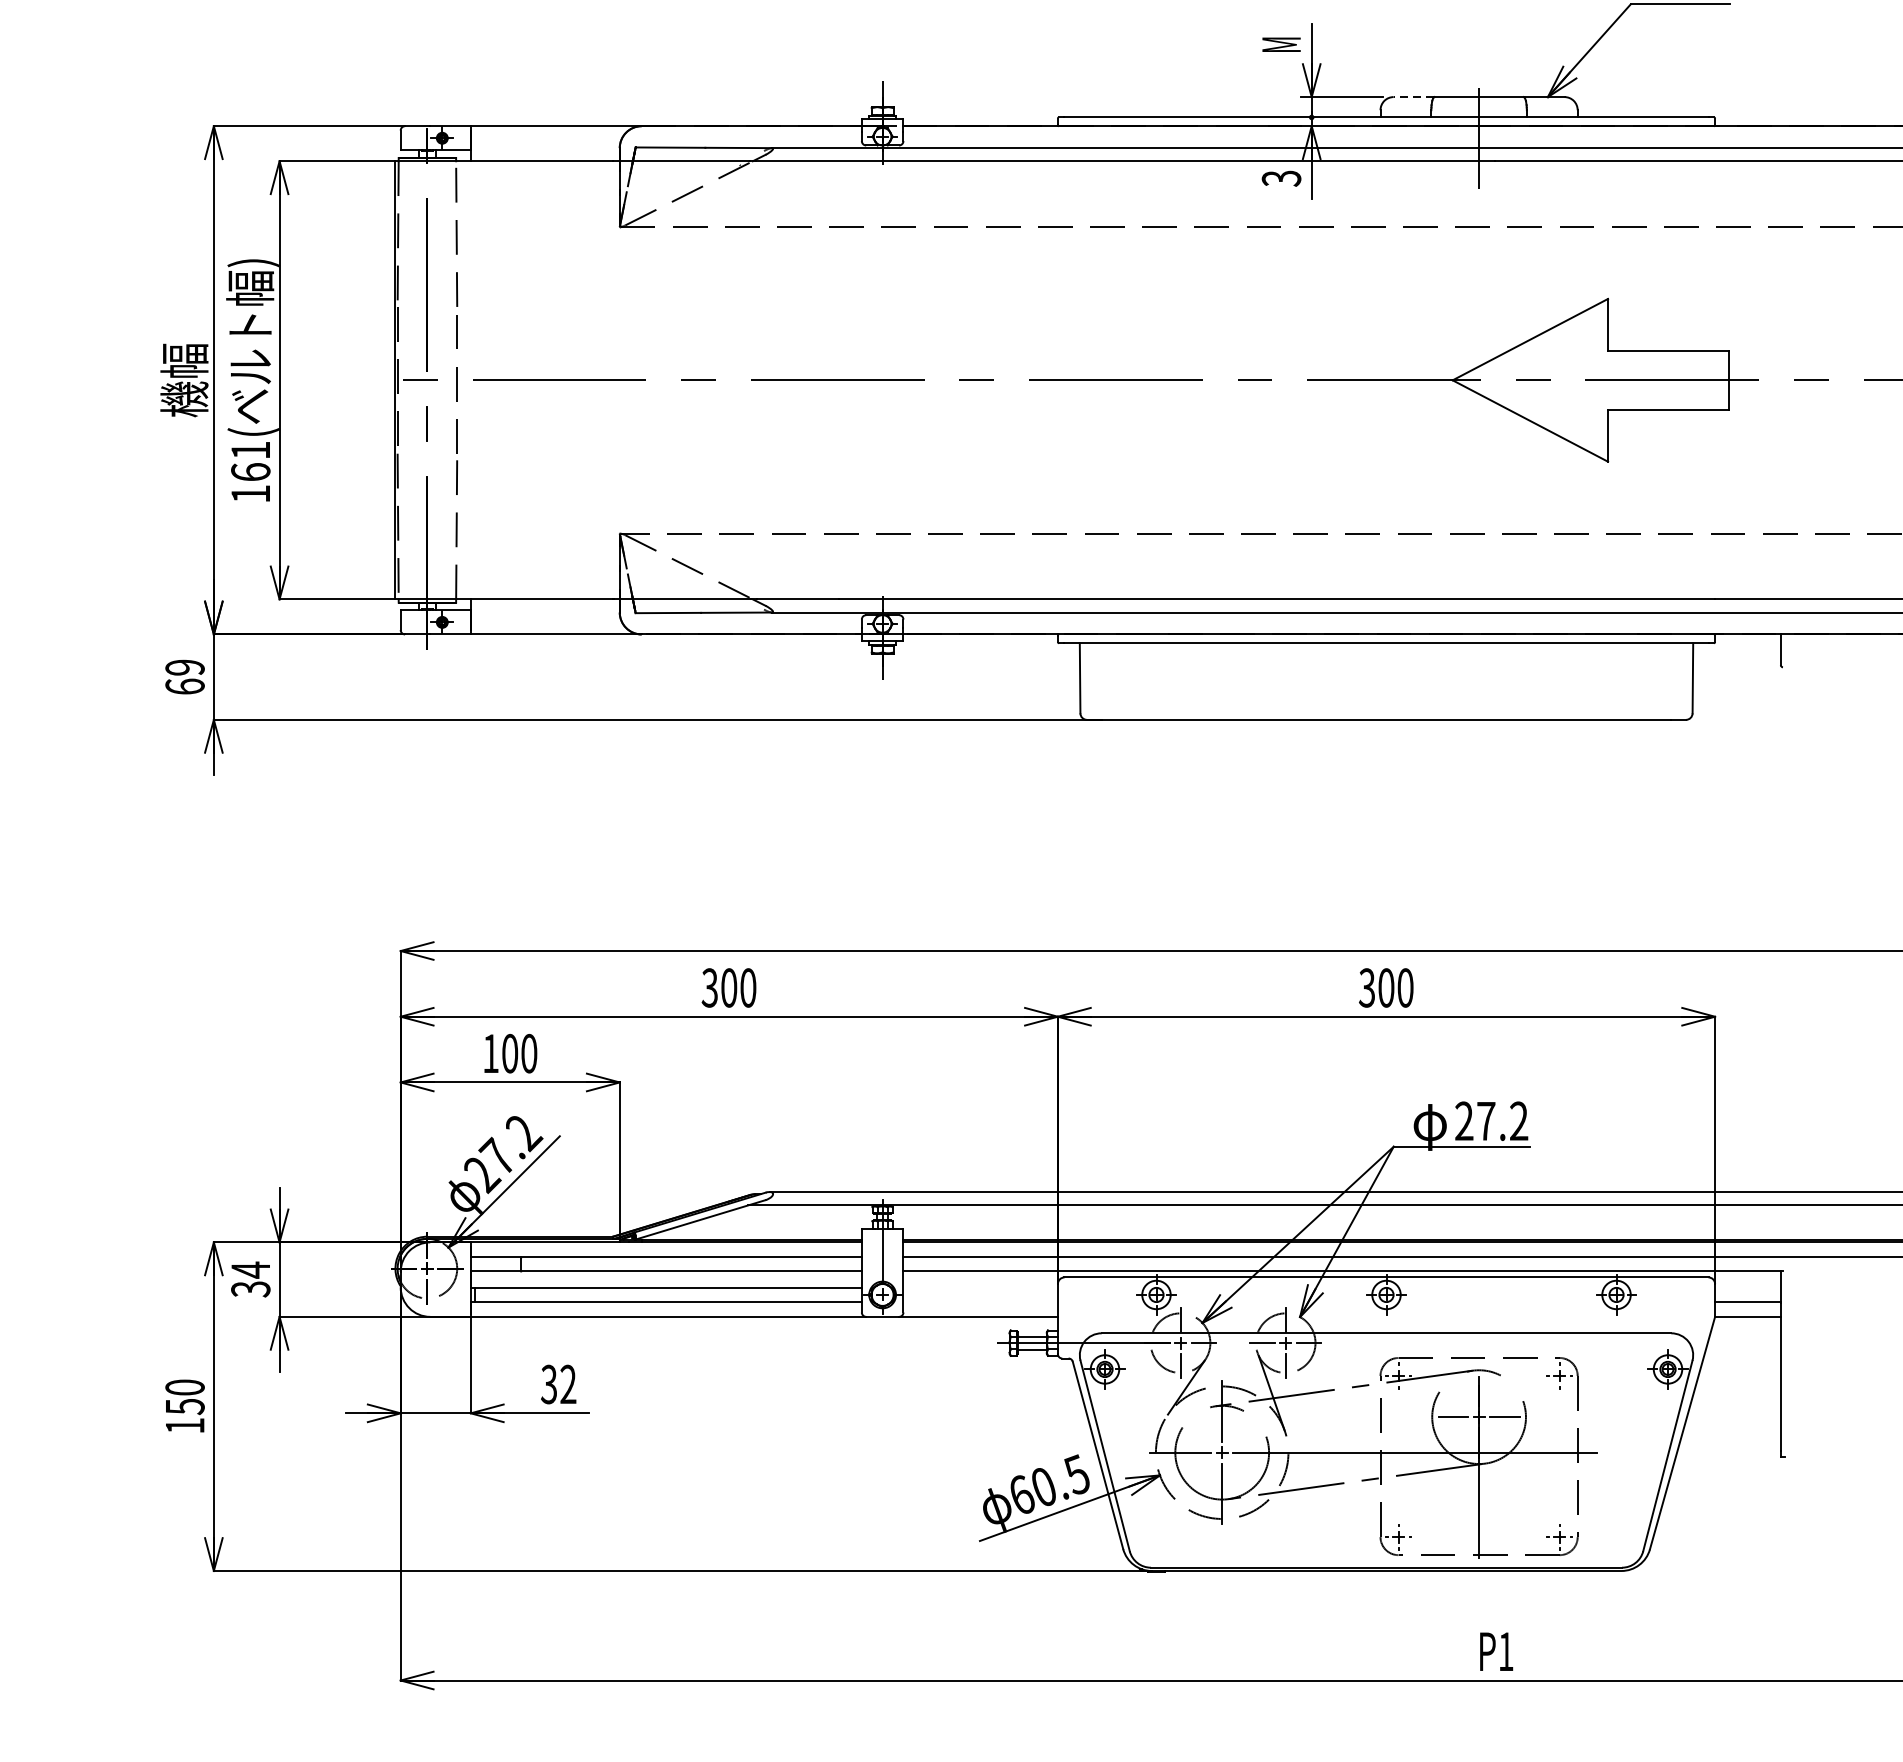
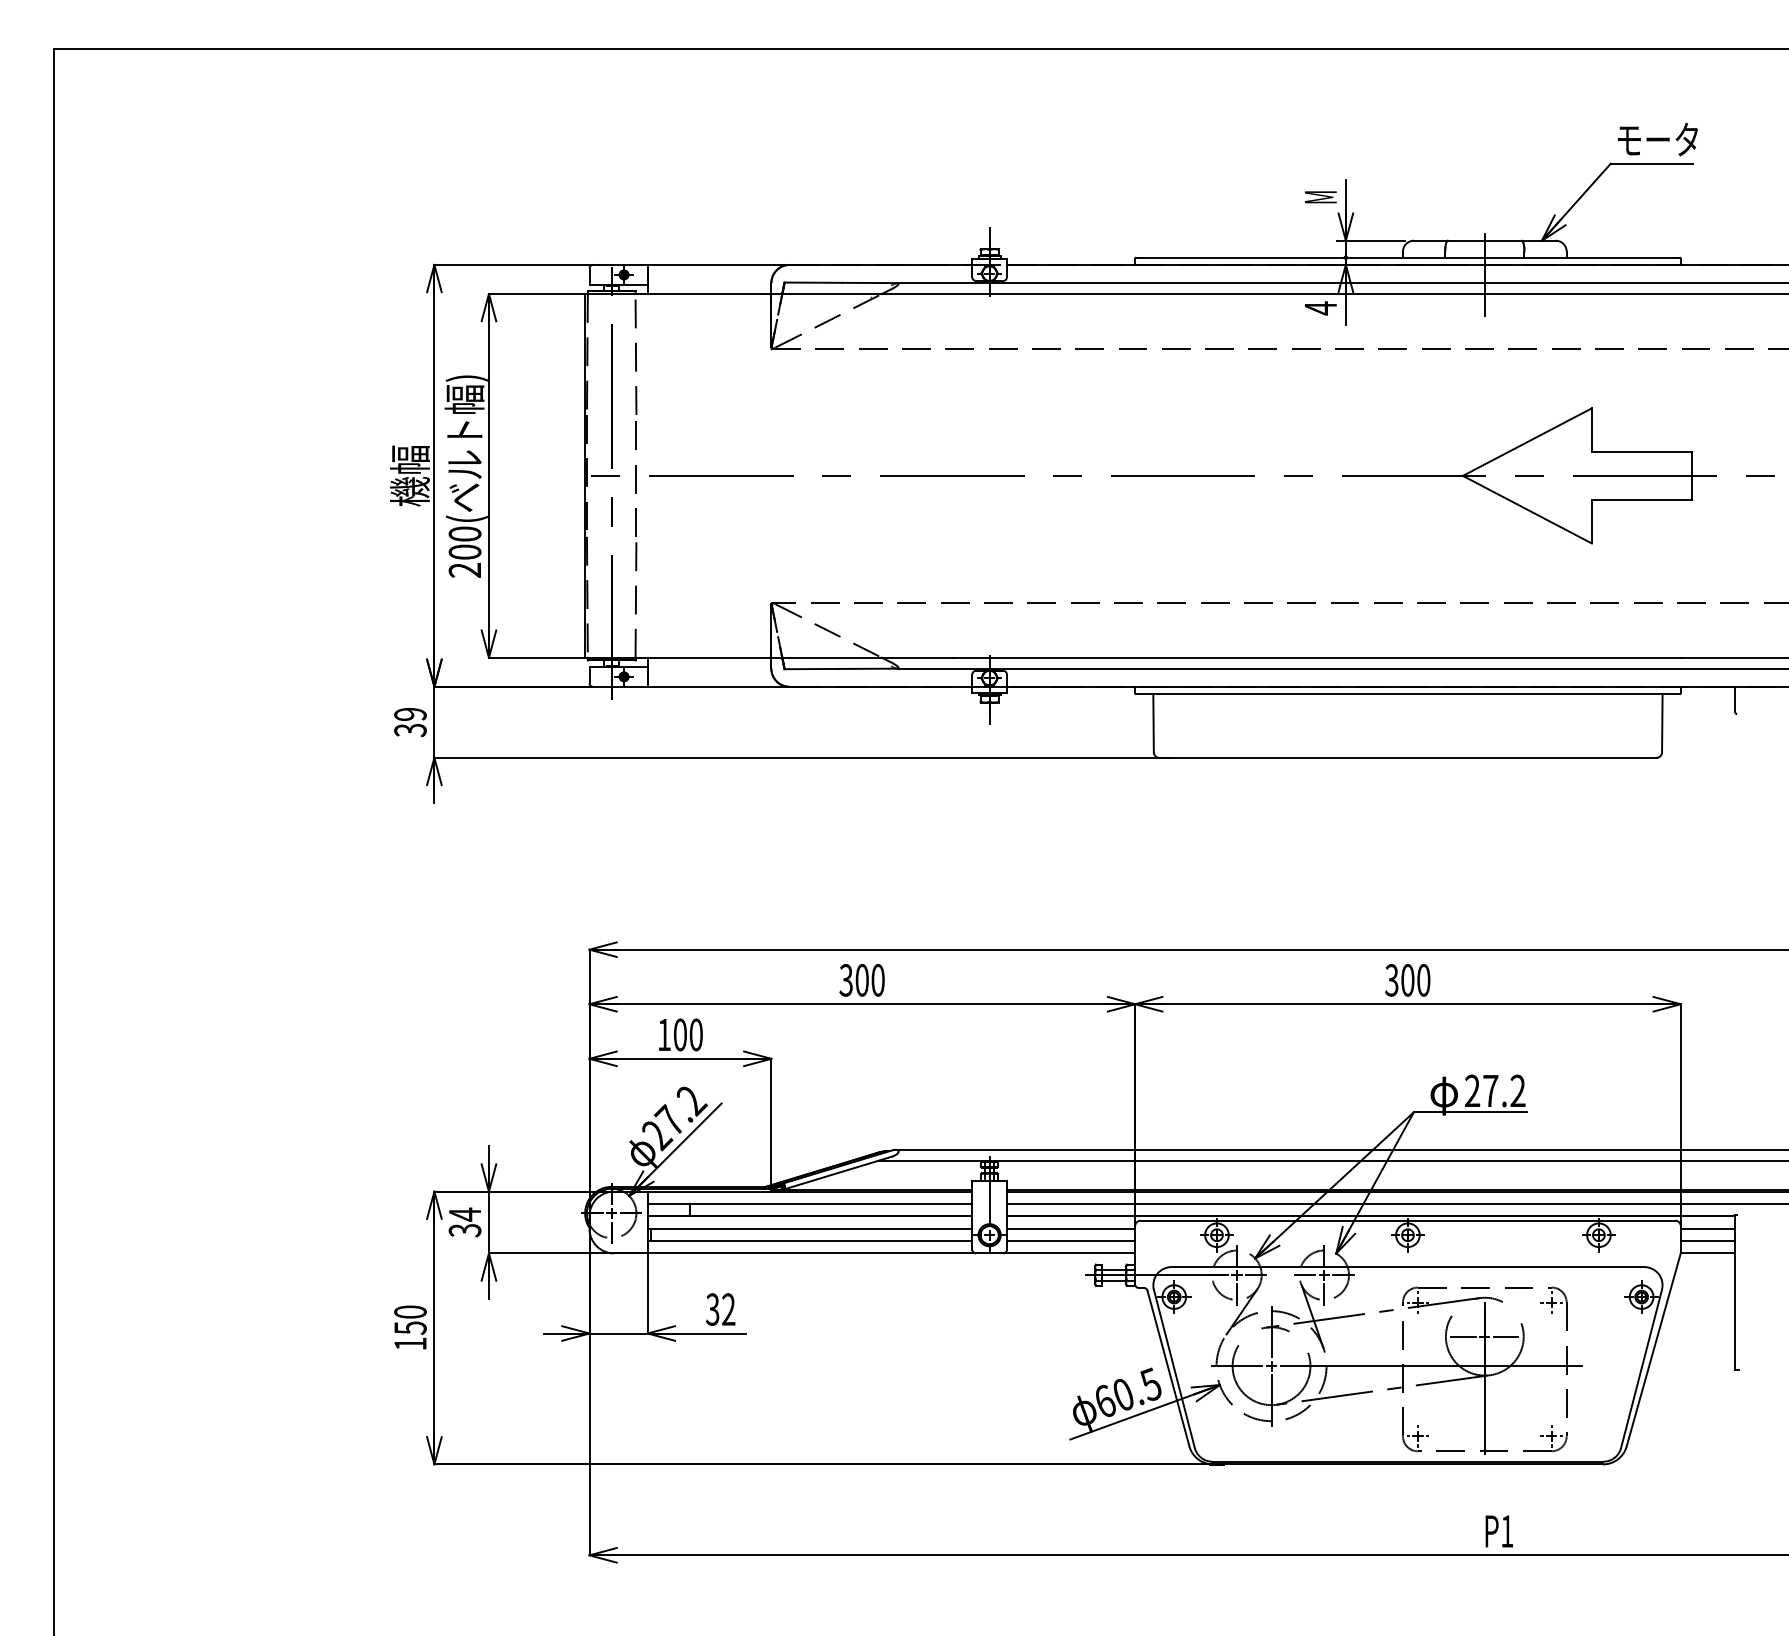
line: (1413, 96) -> (1430, 240), dashed -> solid
text: (1281, 178) -> (1320, 308), 3 -> 4
text: (250, 471) -> (464, 551), 161( -> 200(
text: (185, 687) -> (410, 730), 69 -> 39
line: (980, 1288) -> (1070, 1229), added
line: (1747, 1288) -> (1707, 1229), added
line: (980, 1302) -> (1070, 1241), added

